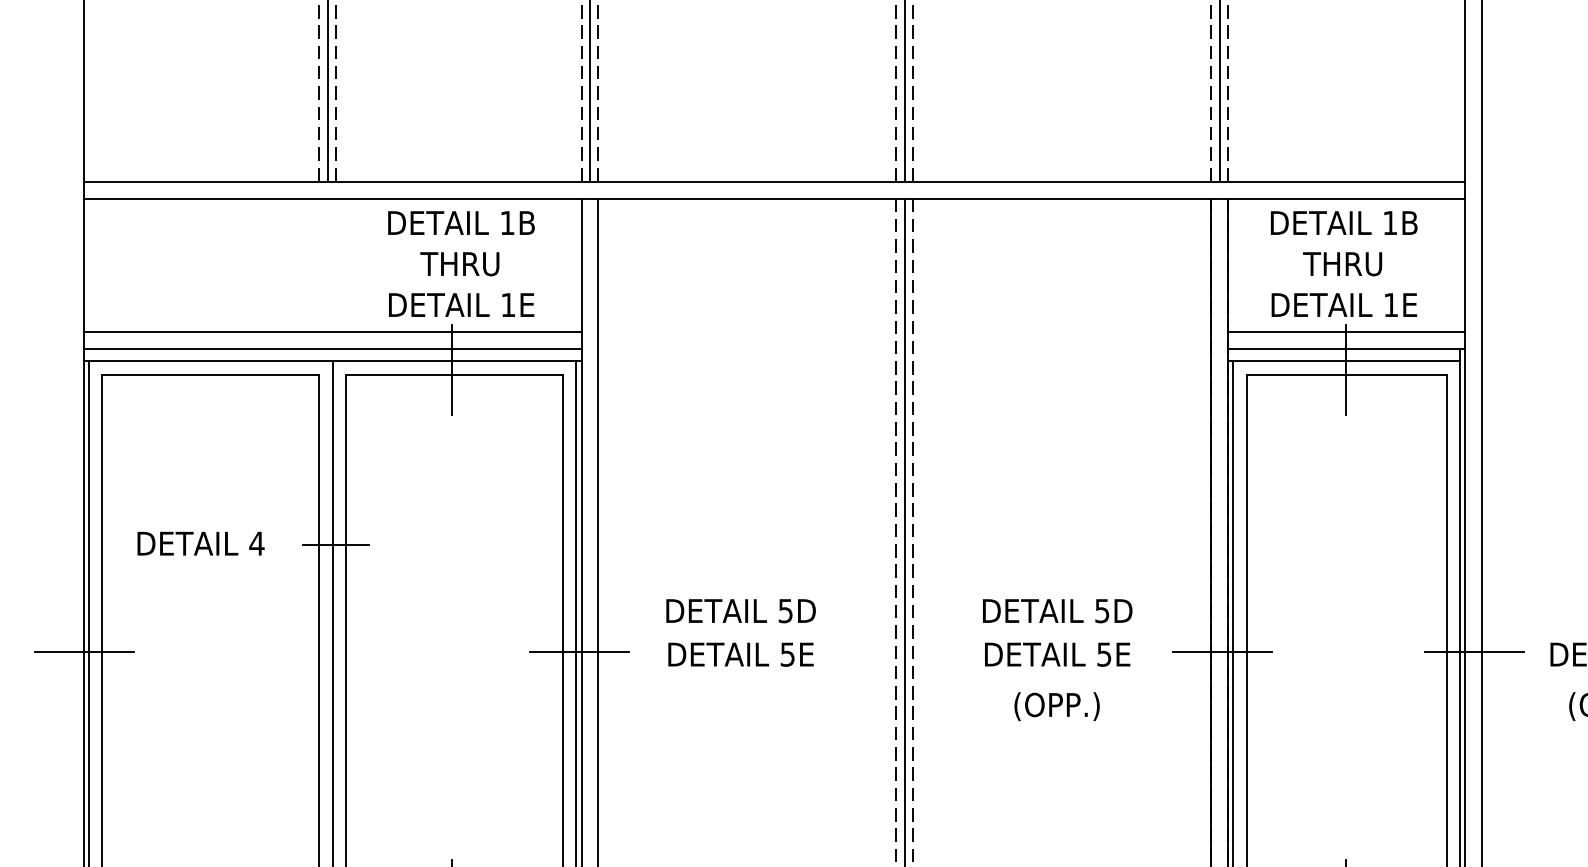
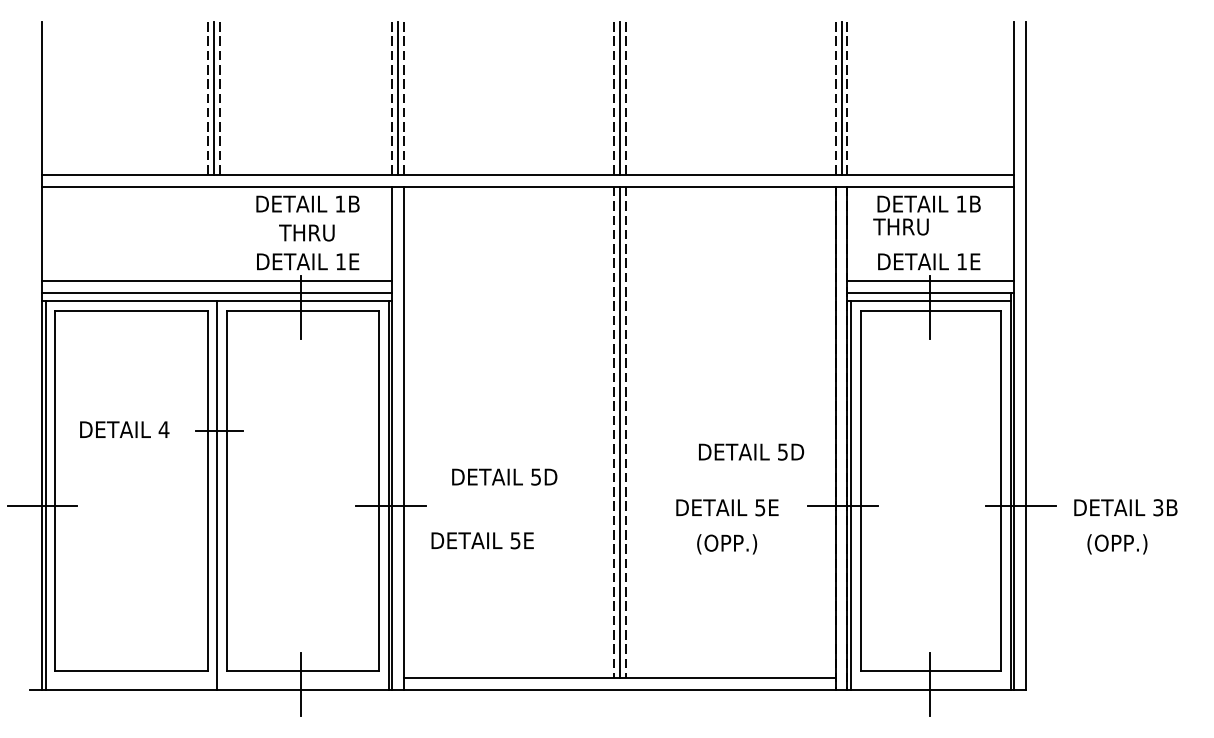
text: (1341, 263) -> (900, 226), moved
text: (1057, 610) -> (751, 451), moved
text: (740, 654) -> (482, 540), moved

